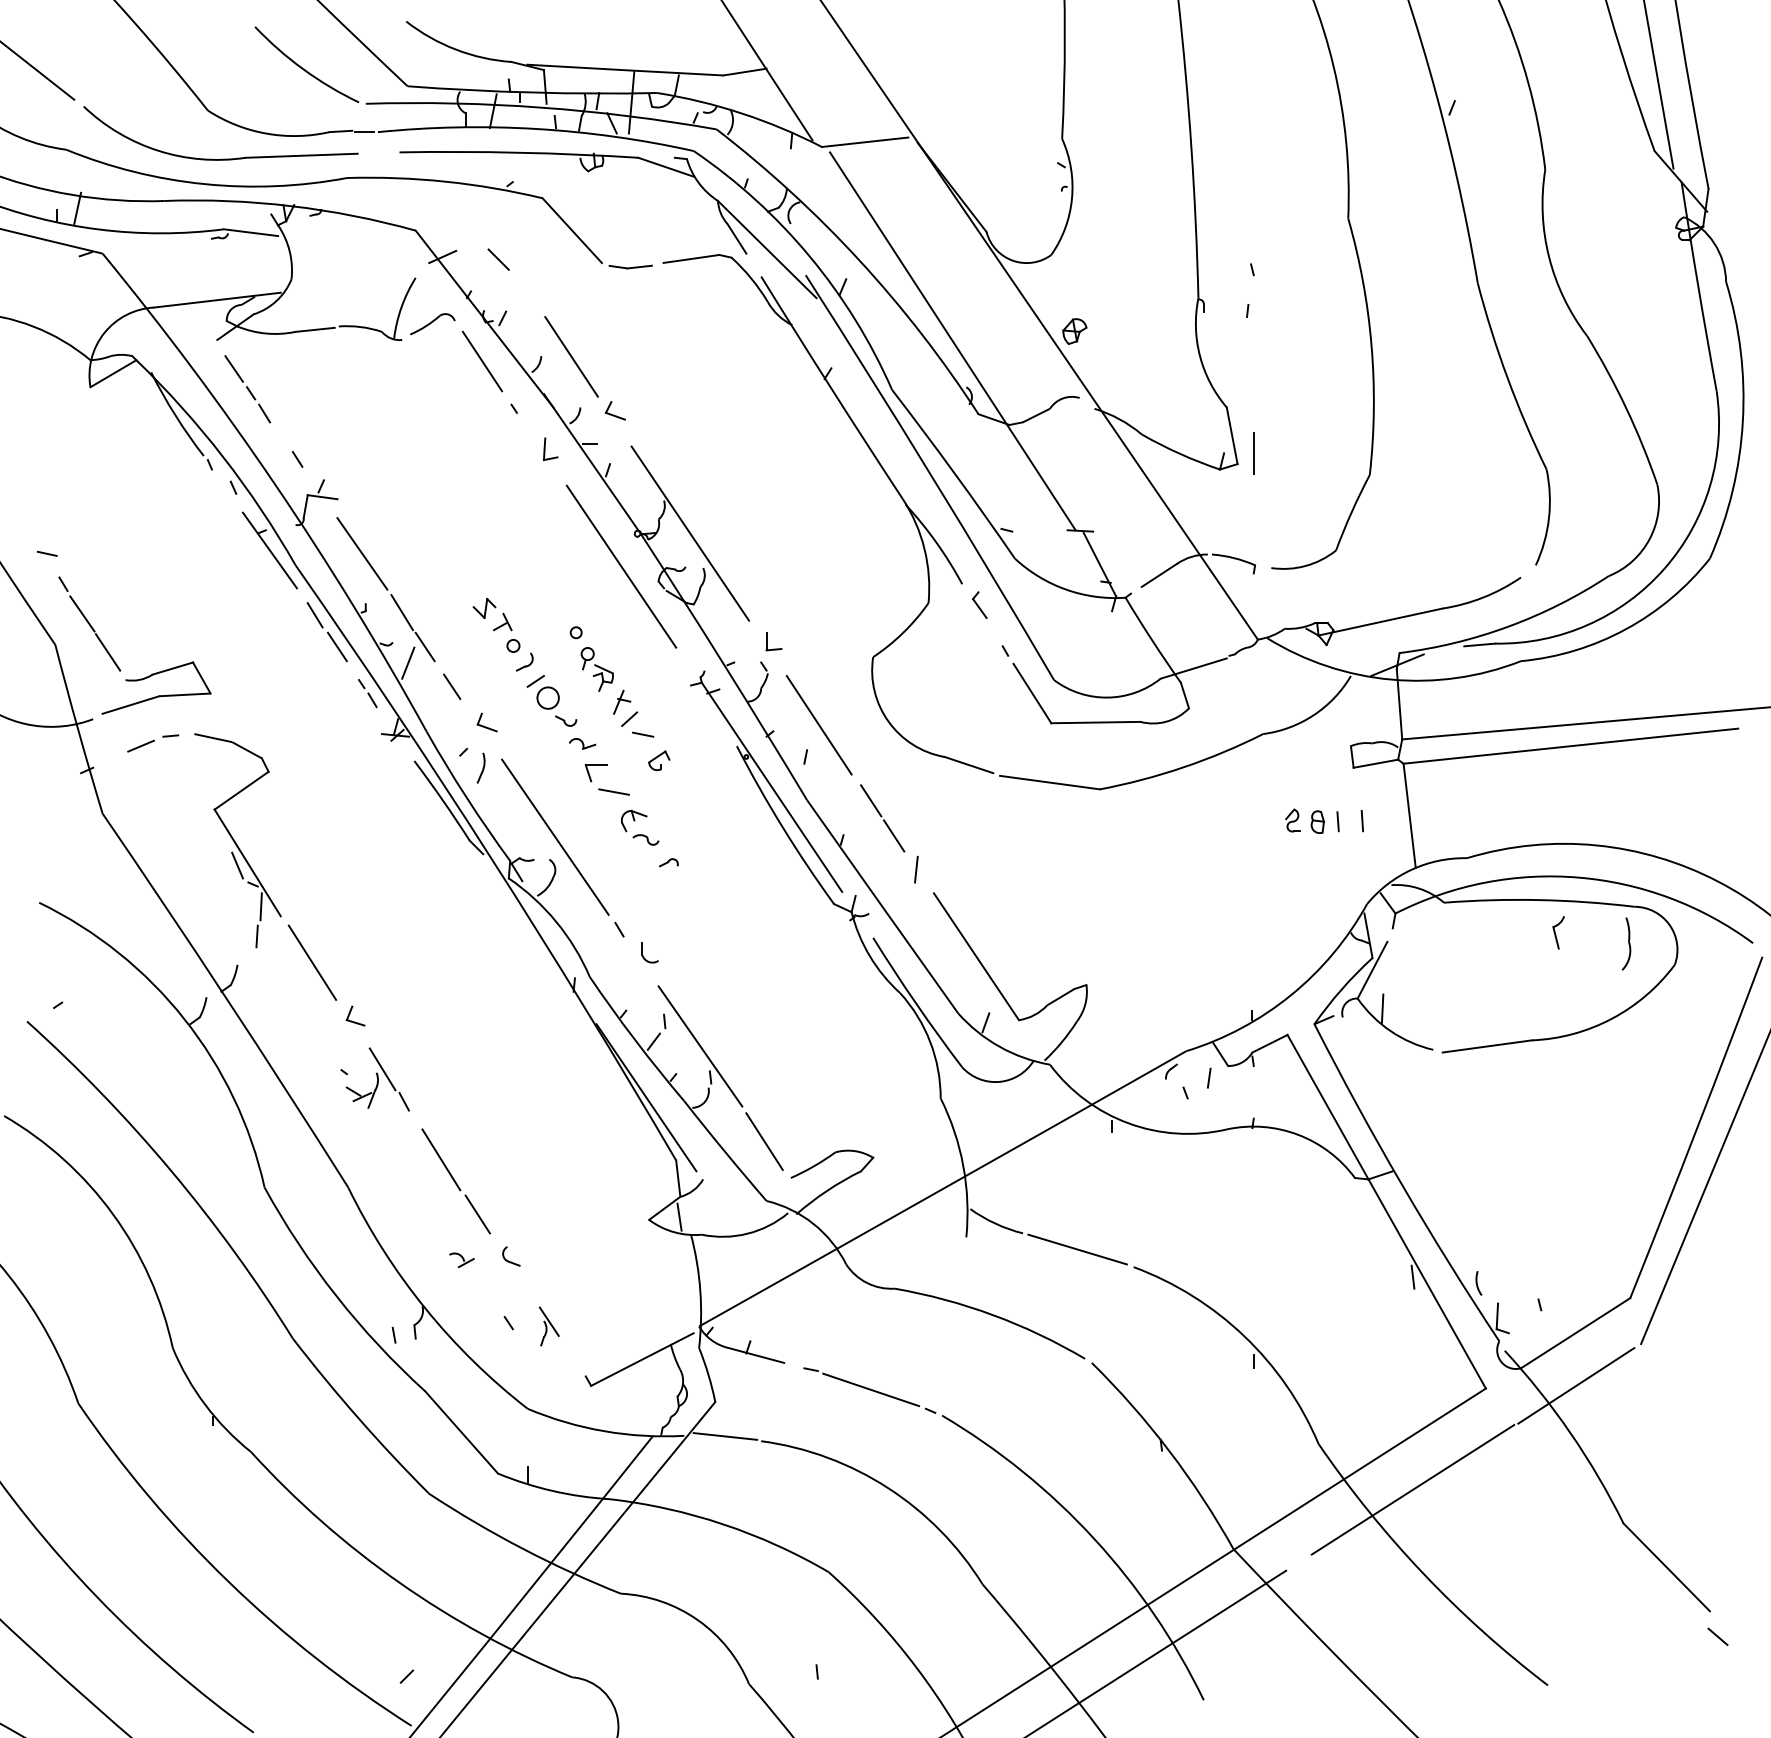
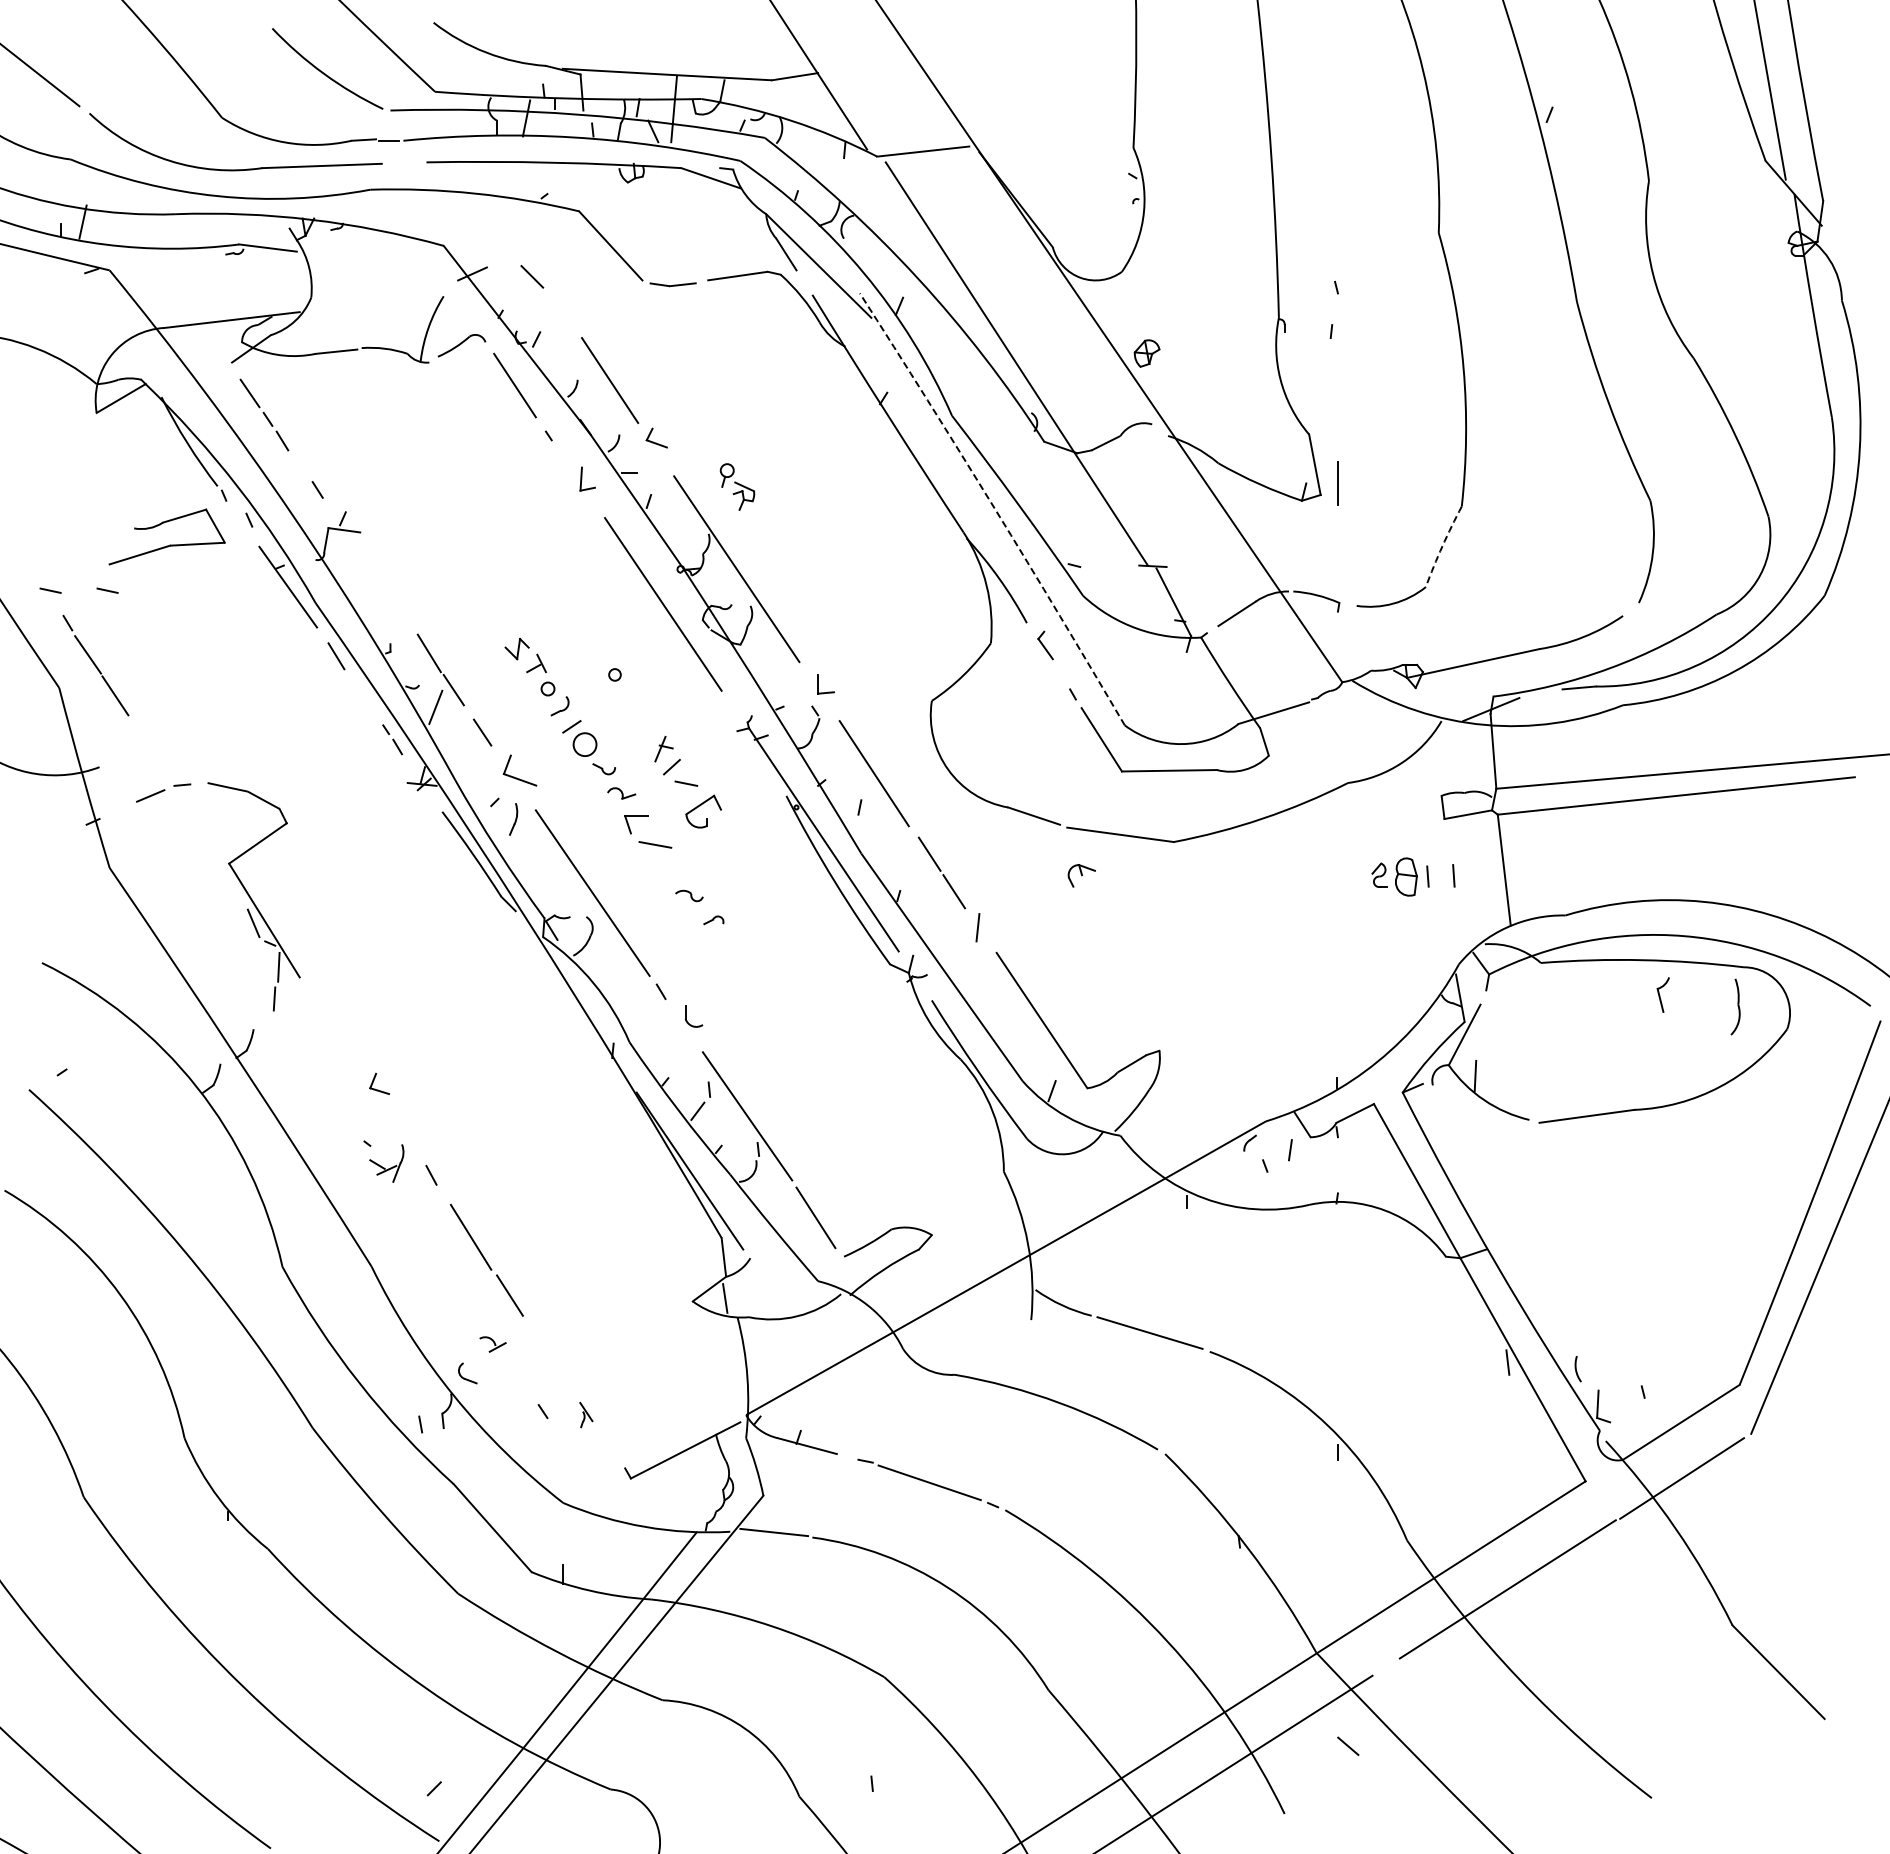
arc: (931, 476) -> (994, 508), solid -> dashed
arc: (1351, 512) -> (1442, 546), solid -> dashed
line: (100, 553) -> (107, 590), added
line: (362, 553) -> (386, 590), removed
line: (337, 647) -> (360, 690), removed
part: (597, 668) -> (737, 486), moved
part: (158, 695) -> (169, 544), moved
part: (486, 722) -> (519, 770), size x1.6
part: (659, 760) -> (703, 811), size x1.6
part: (633, 820) -> (1081, 875), moved
part: (1317, 821) -> (1405, 876), size x1.6
line: (312, 962) -> (333, 1026), removed
line: (382, 1069) -> (408, 1140), removed
part: (511, 1256) -> (467, 1373), moved
part: (549, 1325) -> (586, 1414), size x0.6
line: (1718, 1636) -> (1348, 1745), moved

